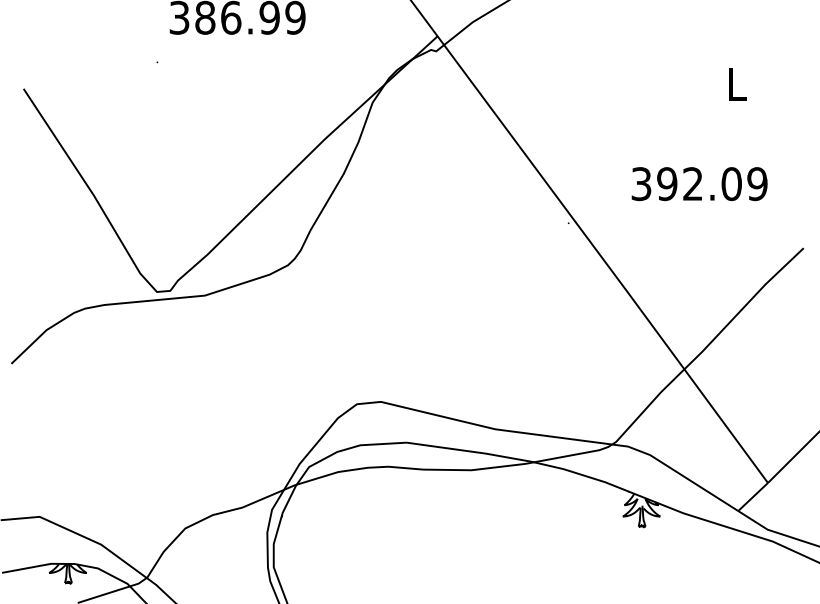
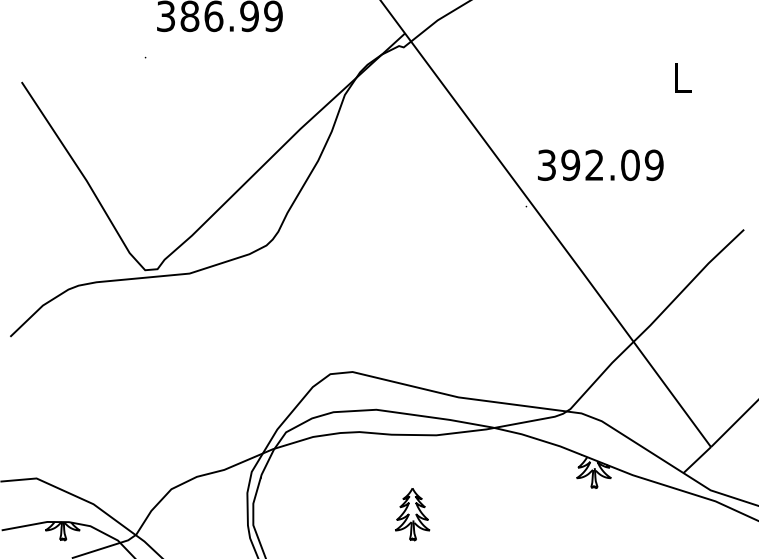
text: (699, 183) -> (600, 164), moved
part: (445, 555) -> (412, 514), added

